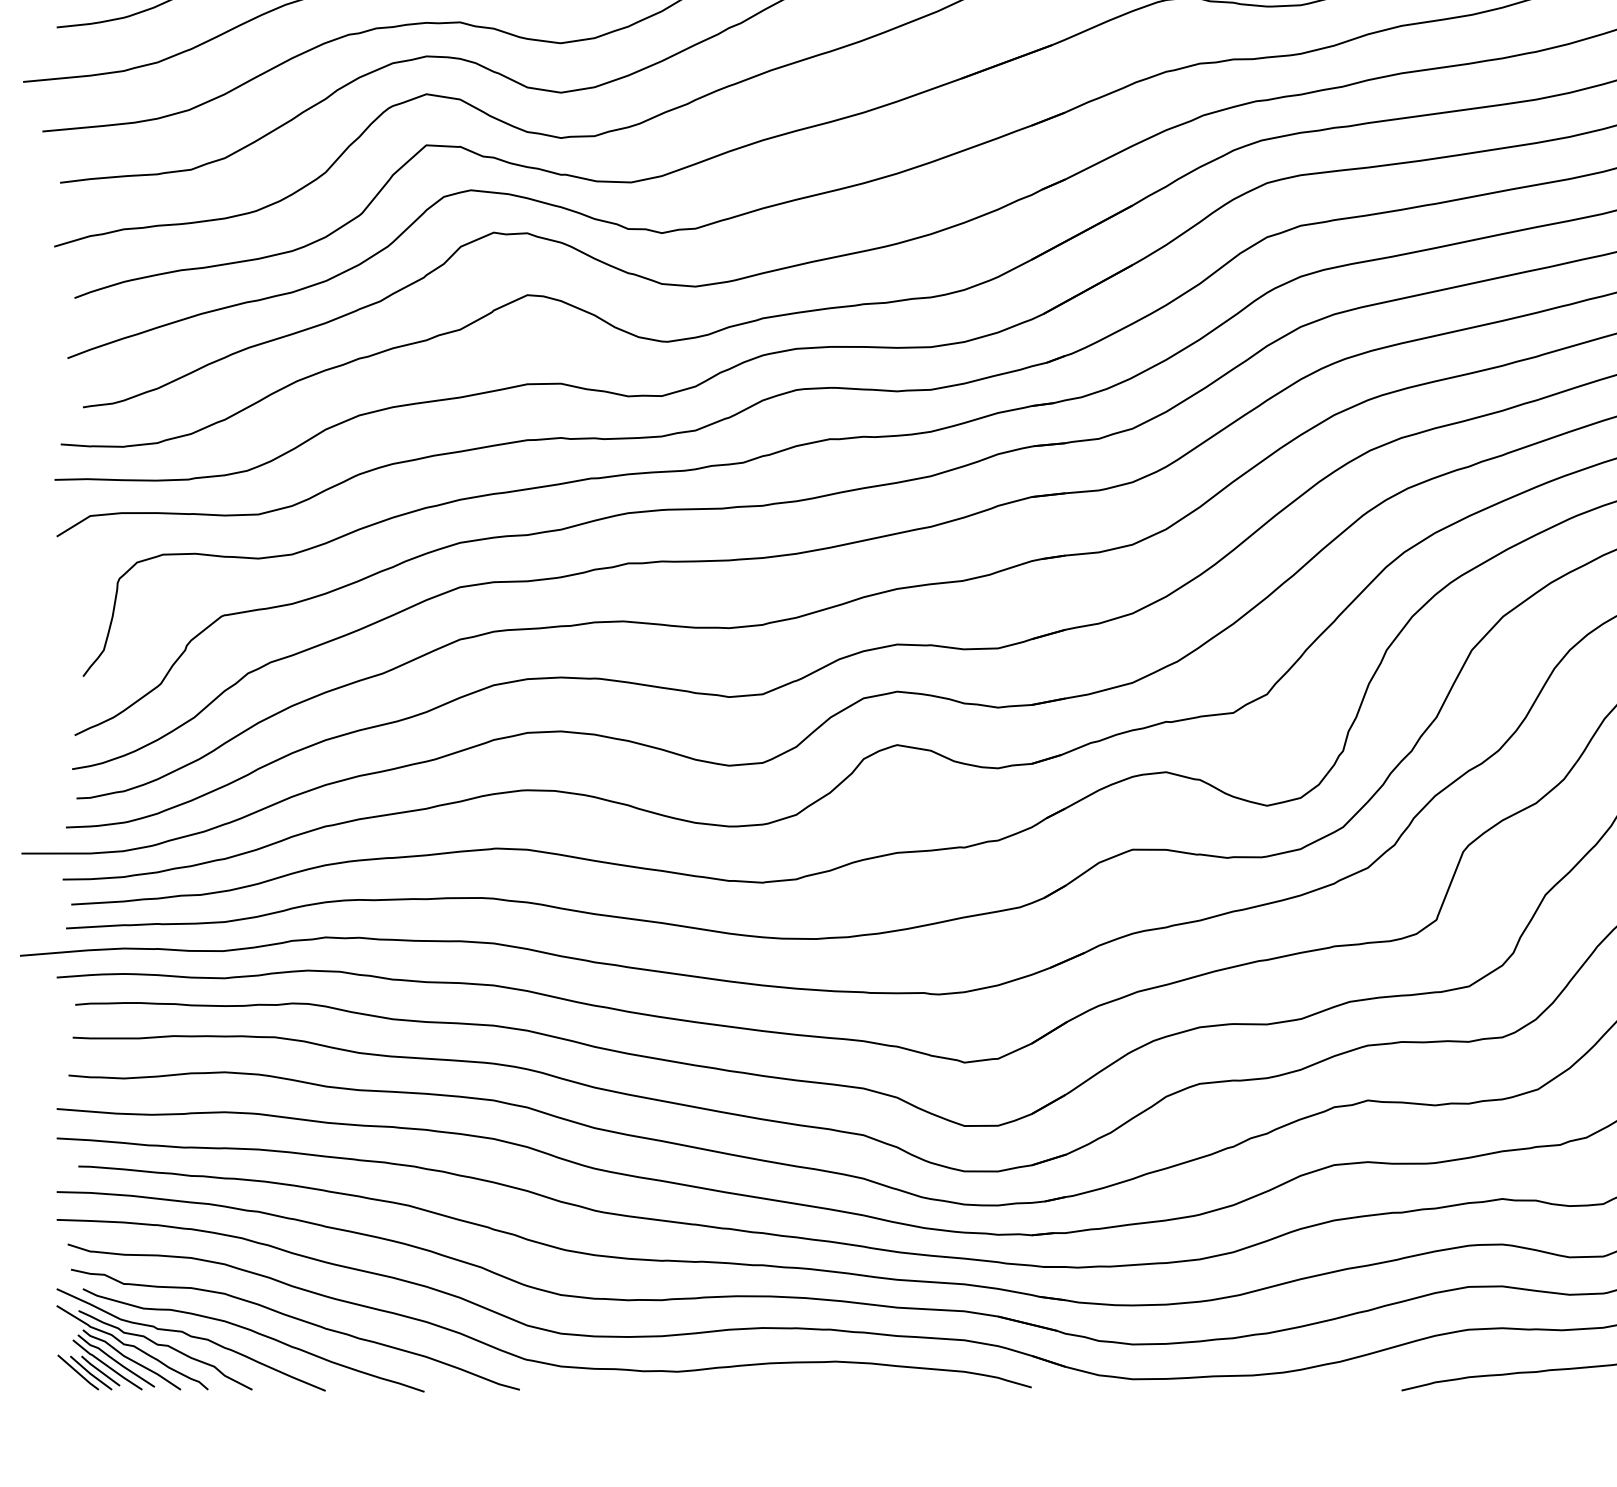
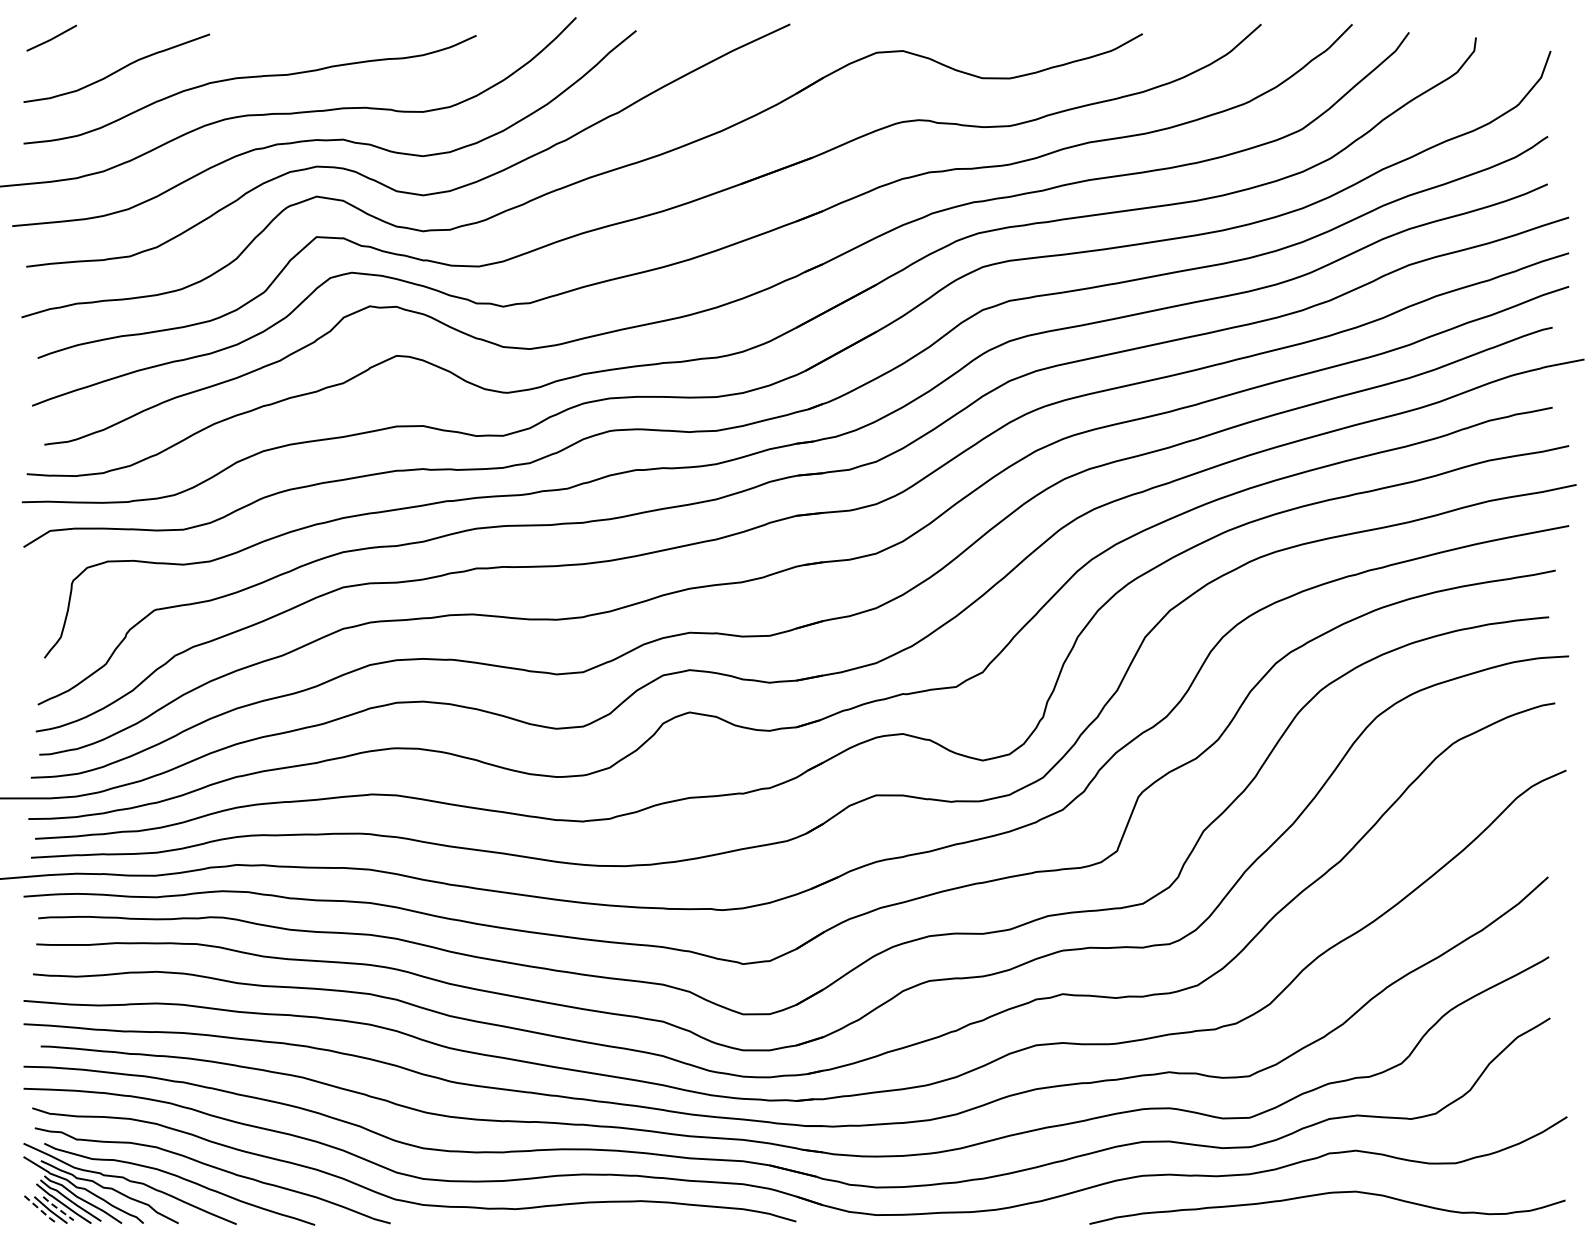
line: (100, 1370) -> (58, 1208), solid -> dashed
line: (79, 1373) -> (41, 1210), solid -> dashed

